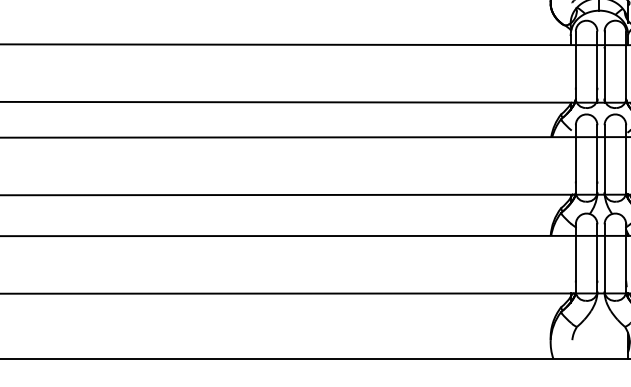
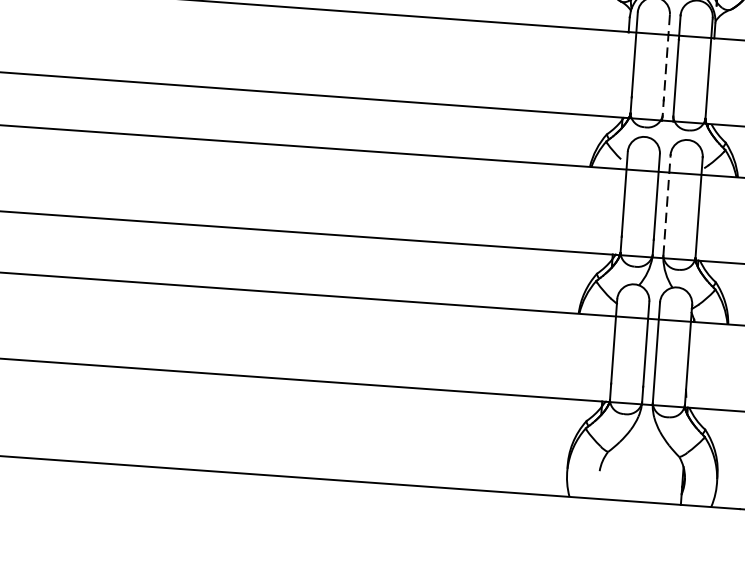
line: (597, 65) -> (666, 65), solid -> dashed
line: (604, 159) -> (666, 205), solid -> dashed

